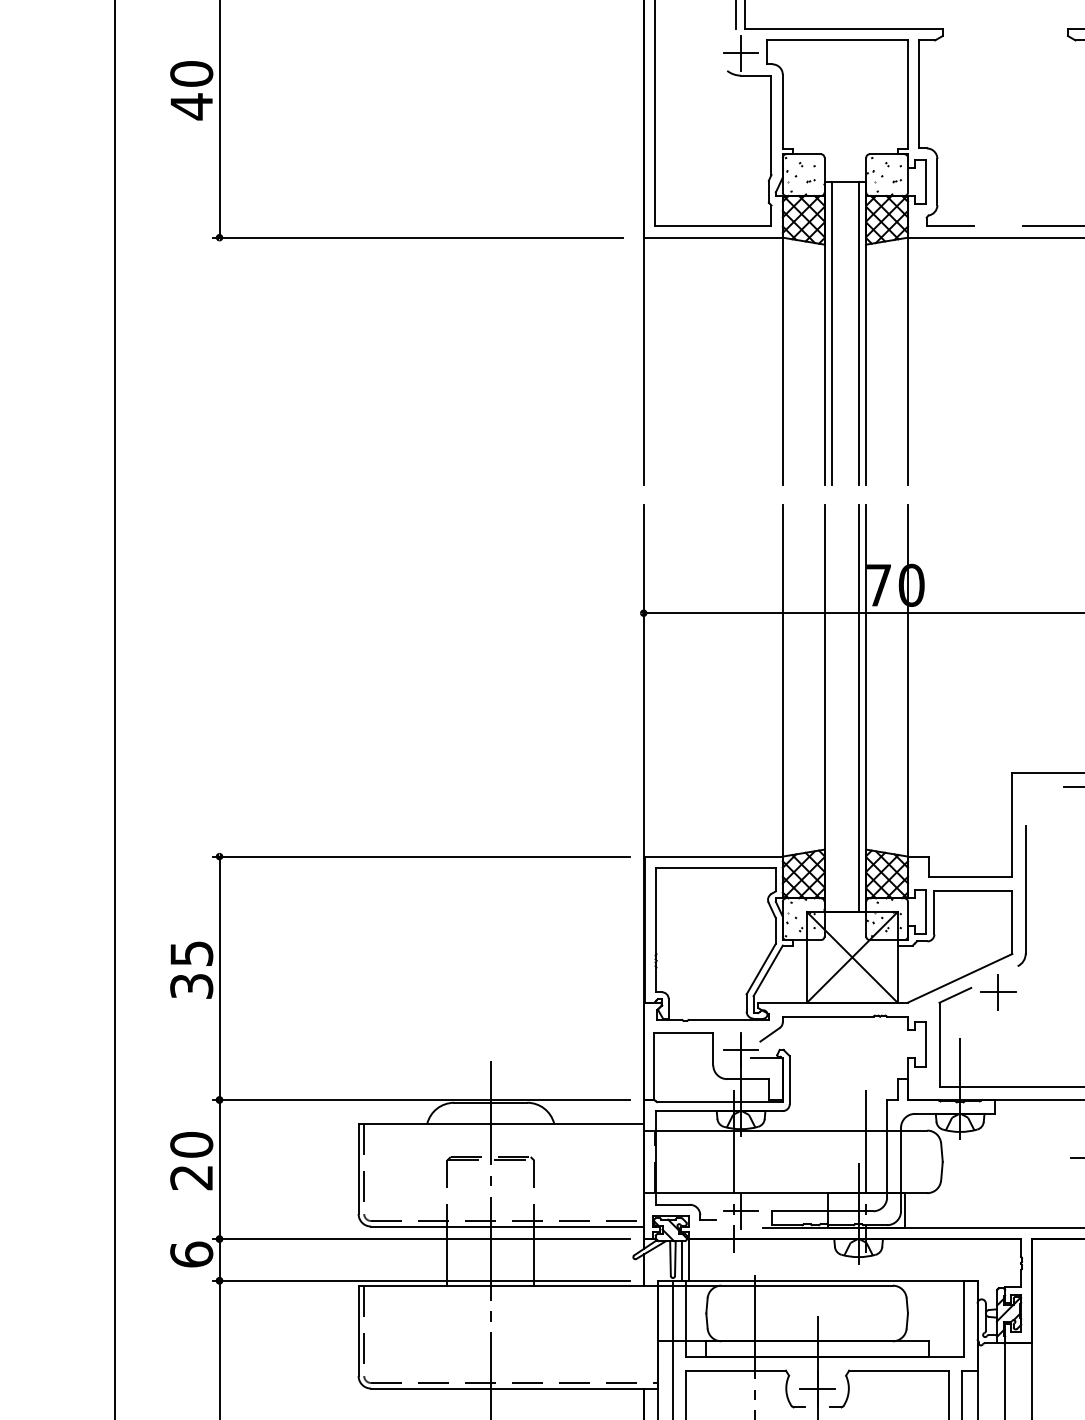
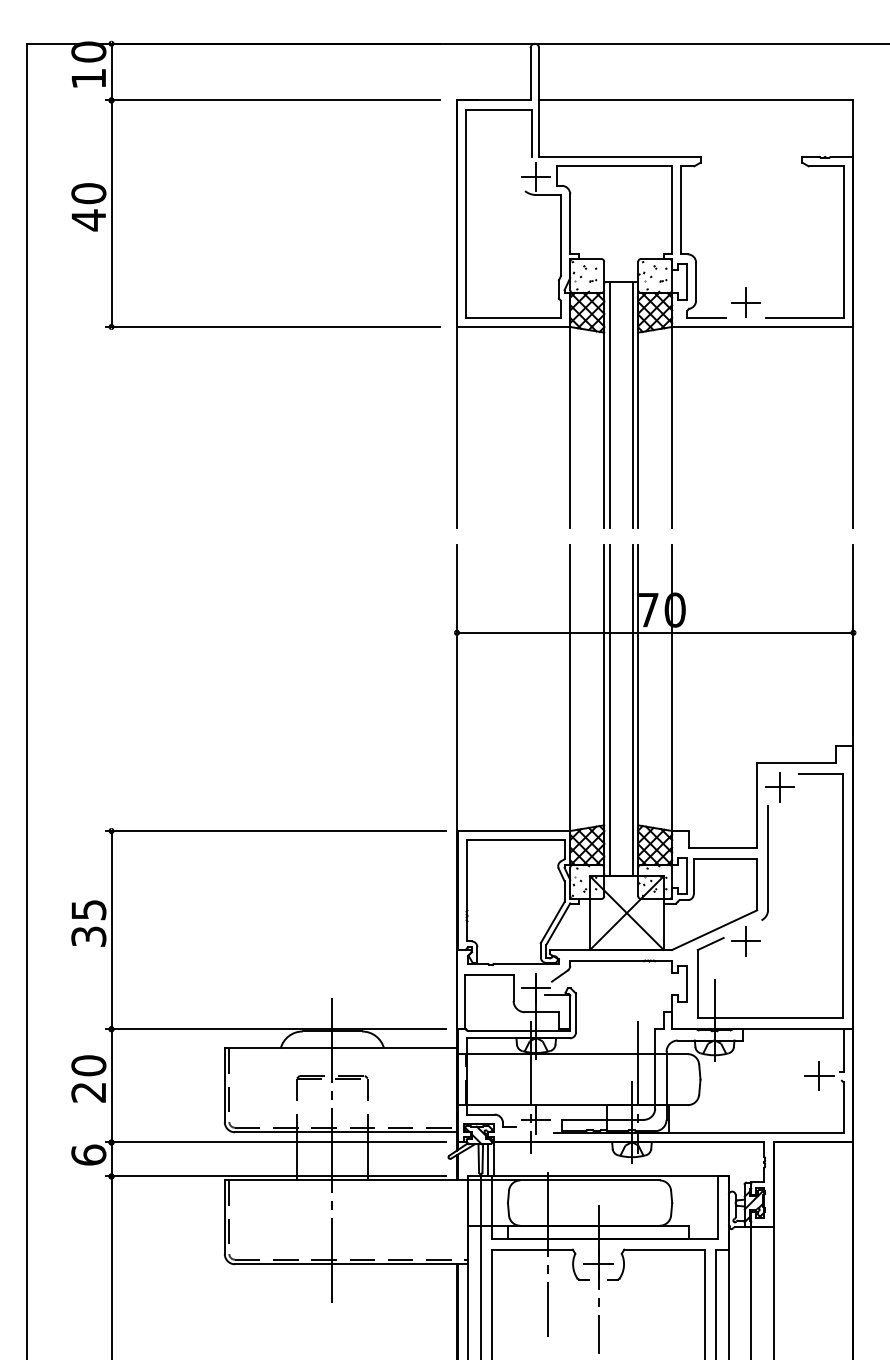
part: (998, 207) -> (745, 302), added
line: (831, 708) -> (609, 710), added
part: (1039, 803) -> (779, 787), added

